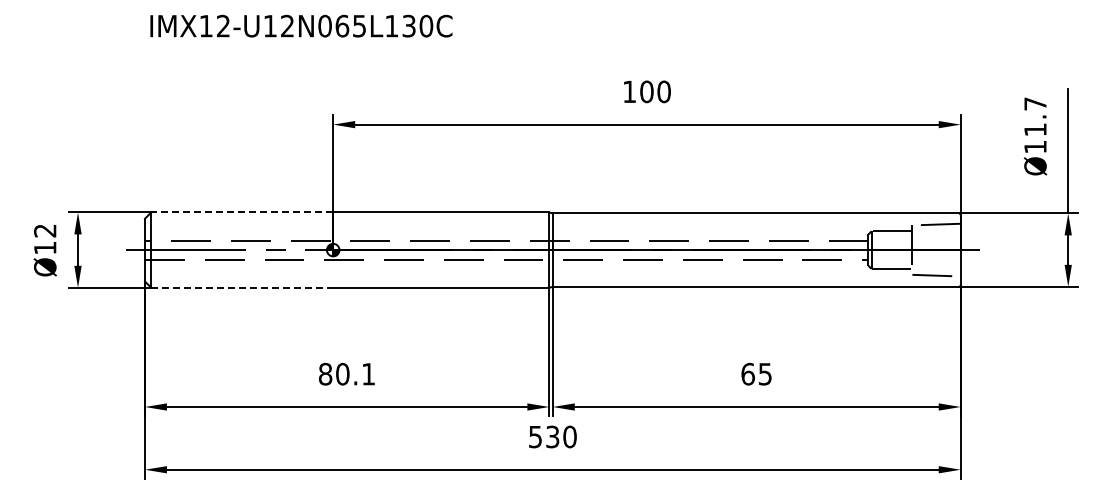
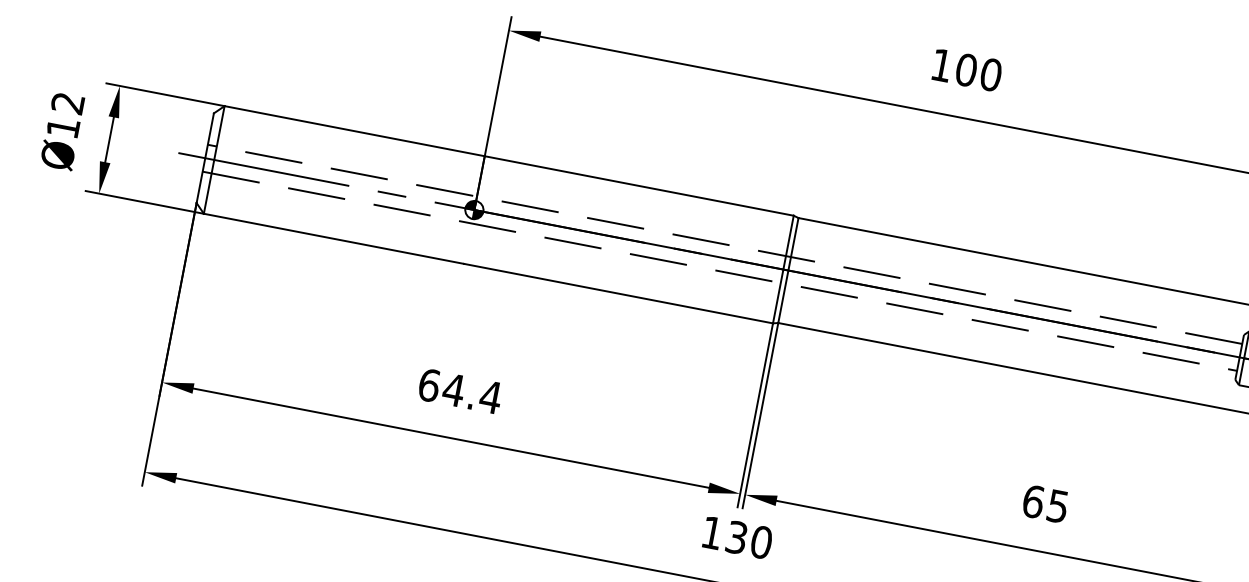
line: (242, 212) -> (355, 131), dashed -> solid
line: (242, 287) -> (334, 238), dashed -> solid
text: (346, 373) -> (459, 390), 80.1 -> 64.4
text: (535, 437) -> (712, 533), 530 -> 130

